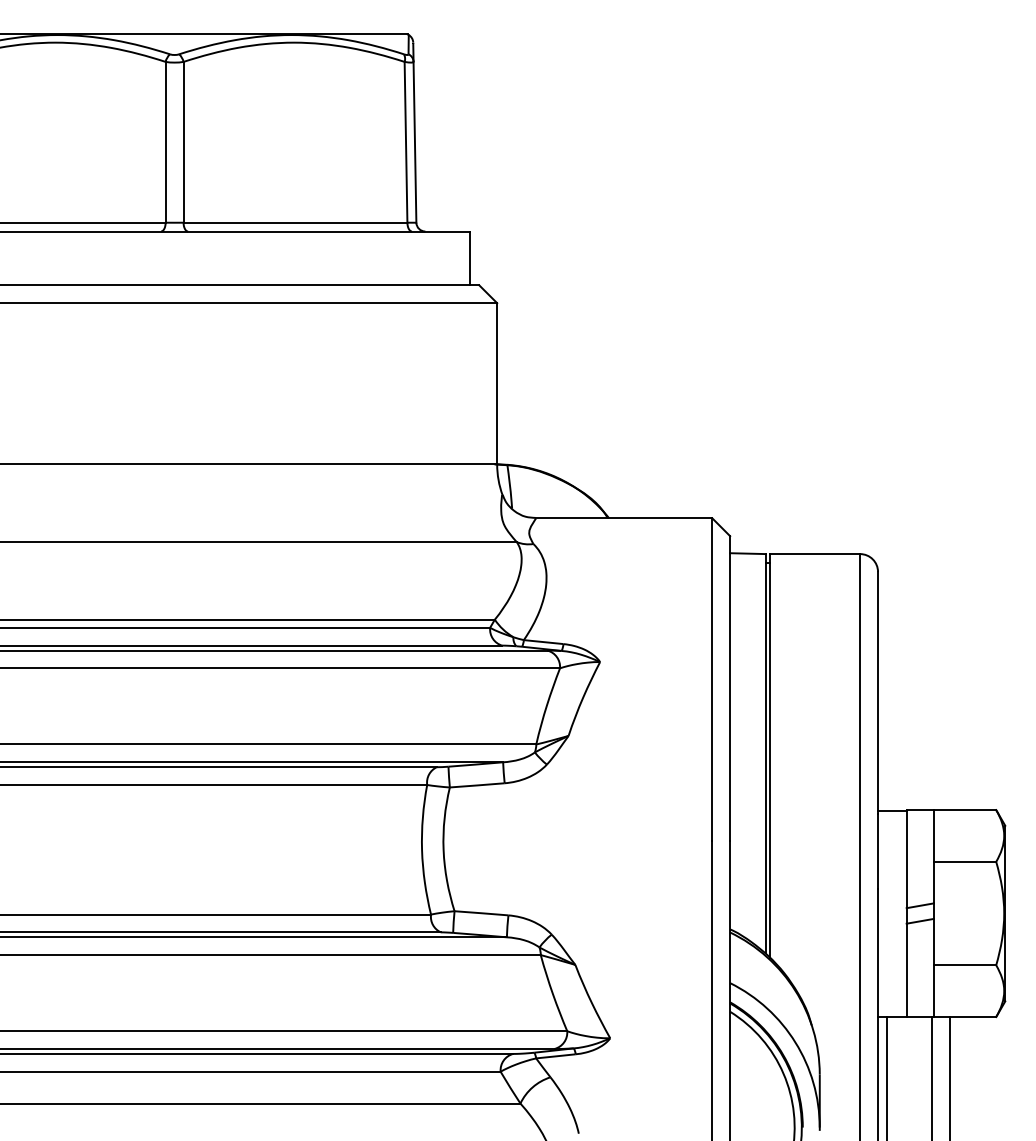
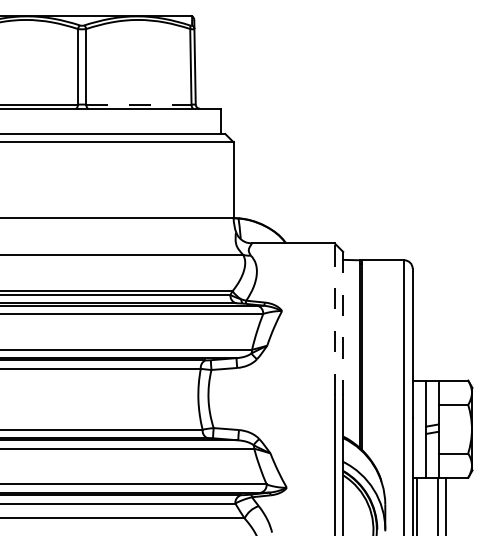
line: (294, 222) -> (138, 104), solid -> dashed
line: (711, 680) -> (334, 319), solid -> dashed
line: (730, 688) -> (343, 323), solid -> dashed

